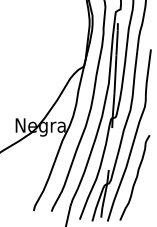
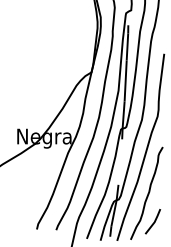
line: (141, 203) -> (153, 221), added

